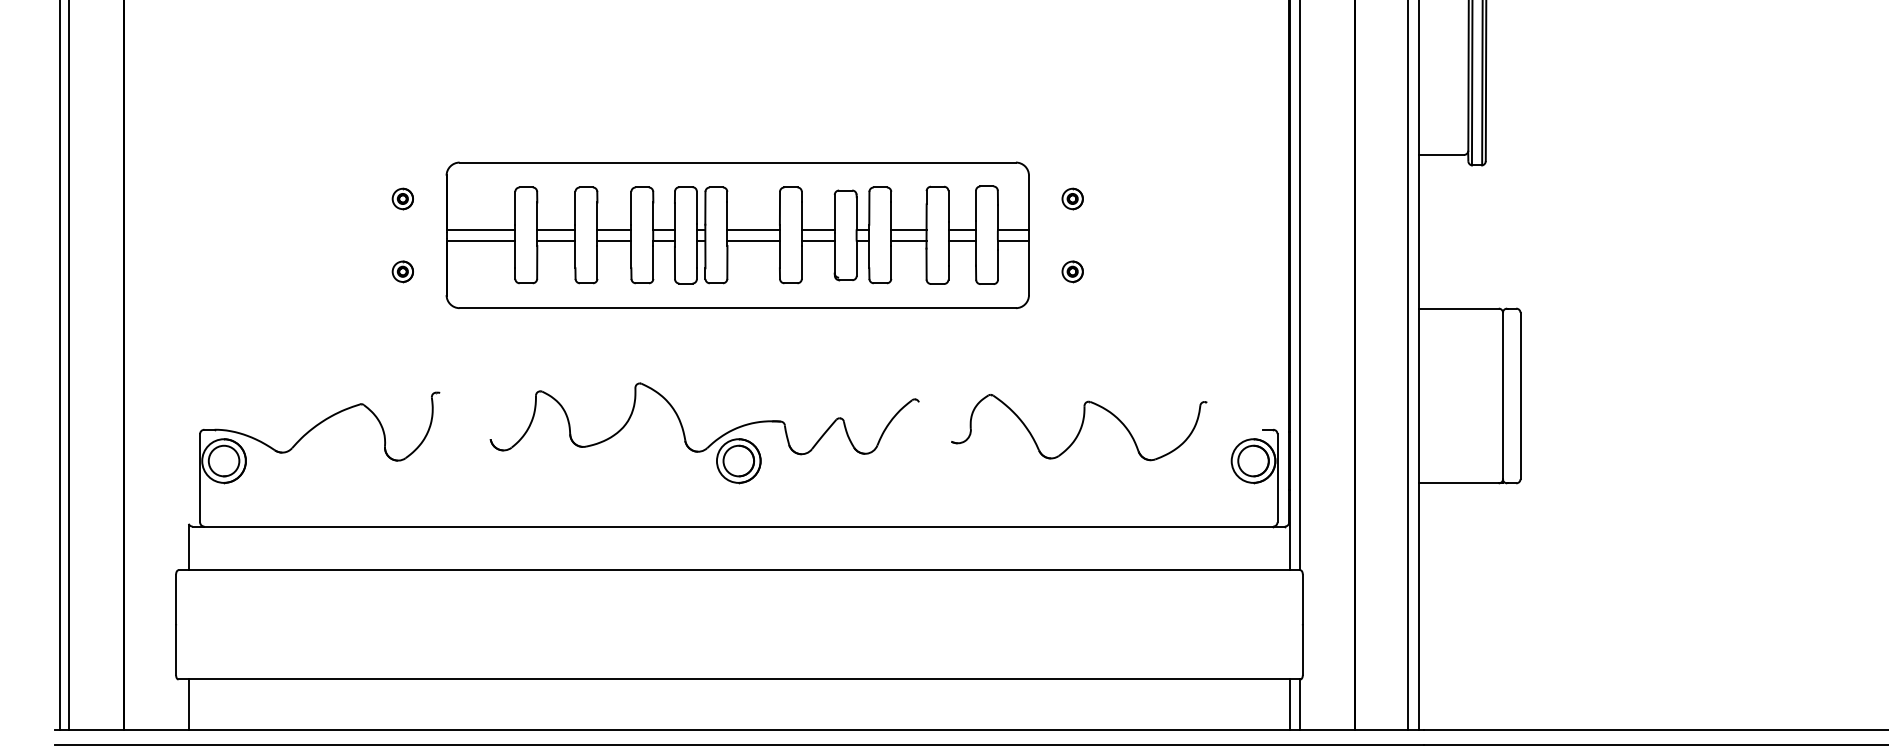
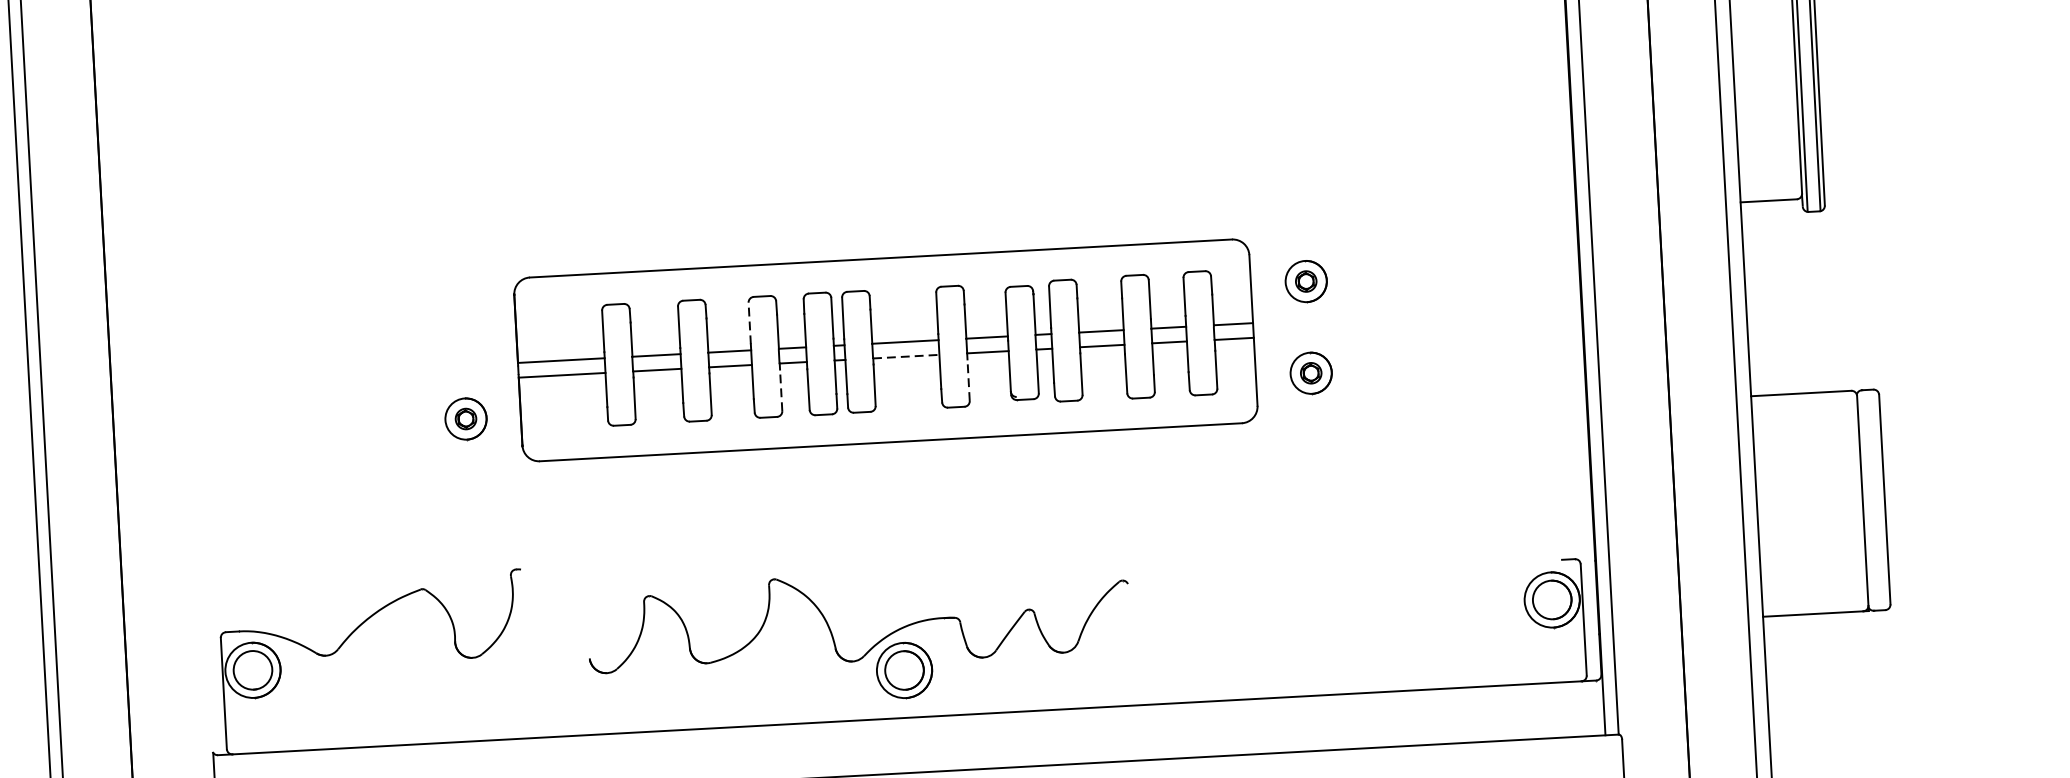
part: (402, 198) -> (460, 326), removed
part: (1072, 198) -> (1305, 280), size x1.6
line: (631, 207) -> (749, 322), solid -> dashed
line: (754, 241) -> (907, 356), solid -> dashed
line: (653, 261) -> (781, 389), solid -> dashed
line: (801, 261) -> (968, 379), solid -> dashed
part: (402, 271) -> (465, 418), size x1.6
part: (1072, 271) -> (1310, 373), size x1.6
part: (1079, 427) -> (1330, 569), removed
part: (710, 443) -> (867, 650), moved

